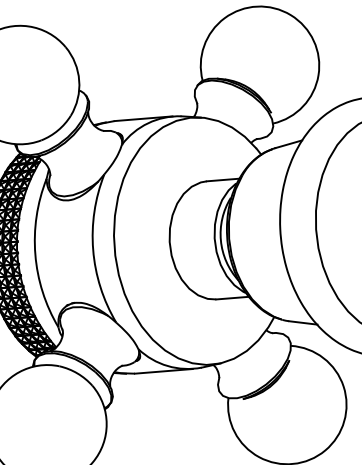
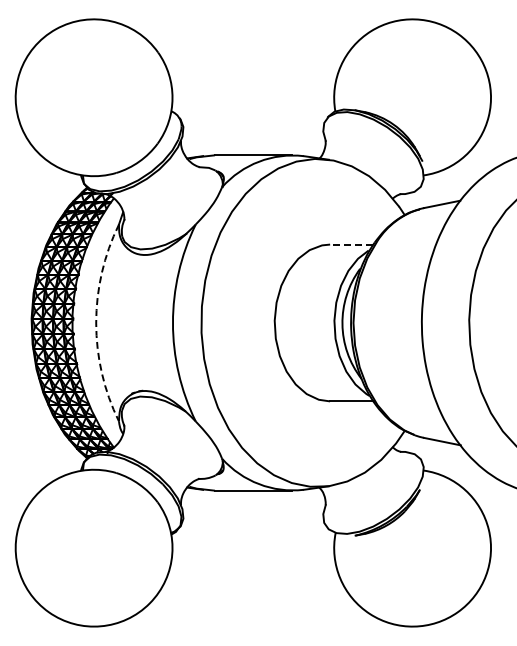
line: (222, 179) -> (351, 244), solid -> dashed
arc: (35, 254) -> (96, 323), solid -> dashed

